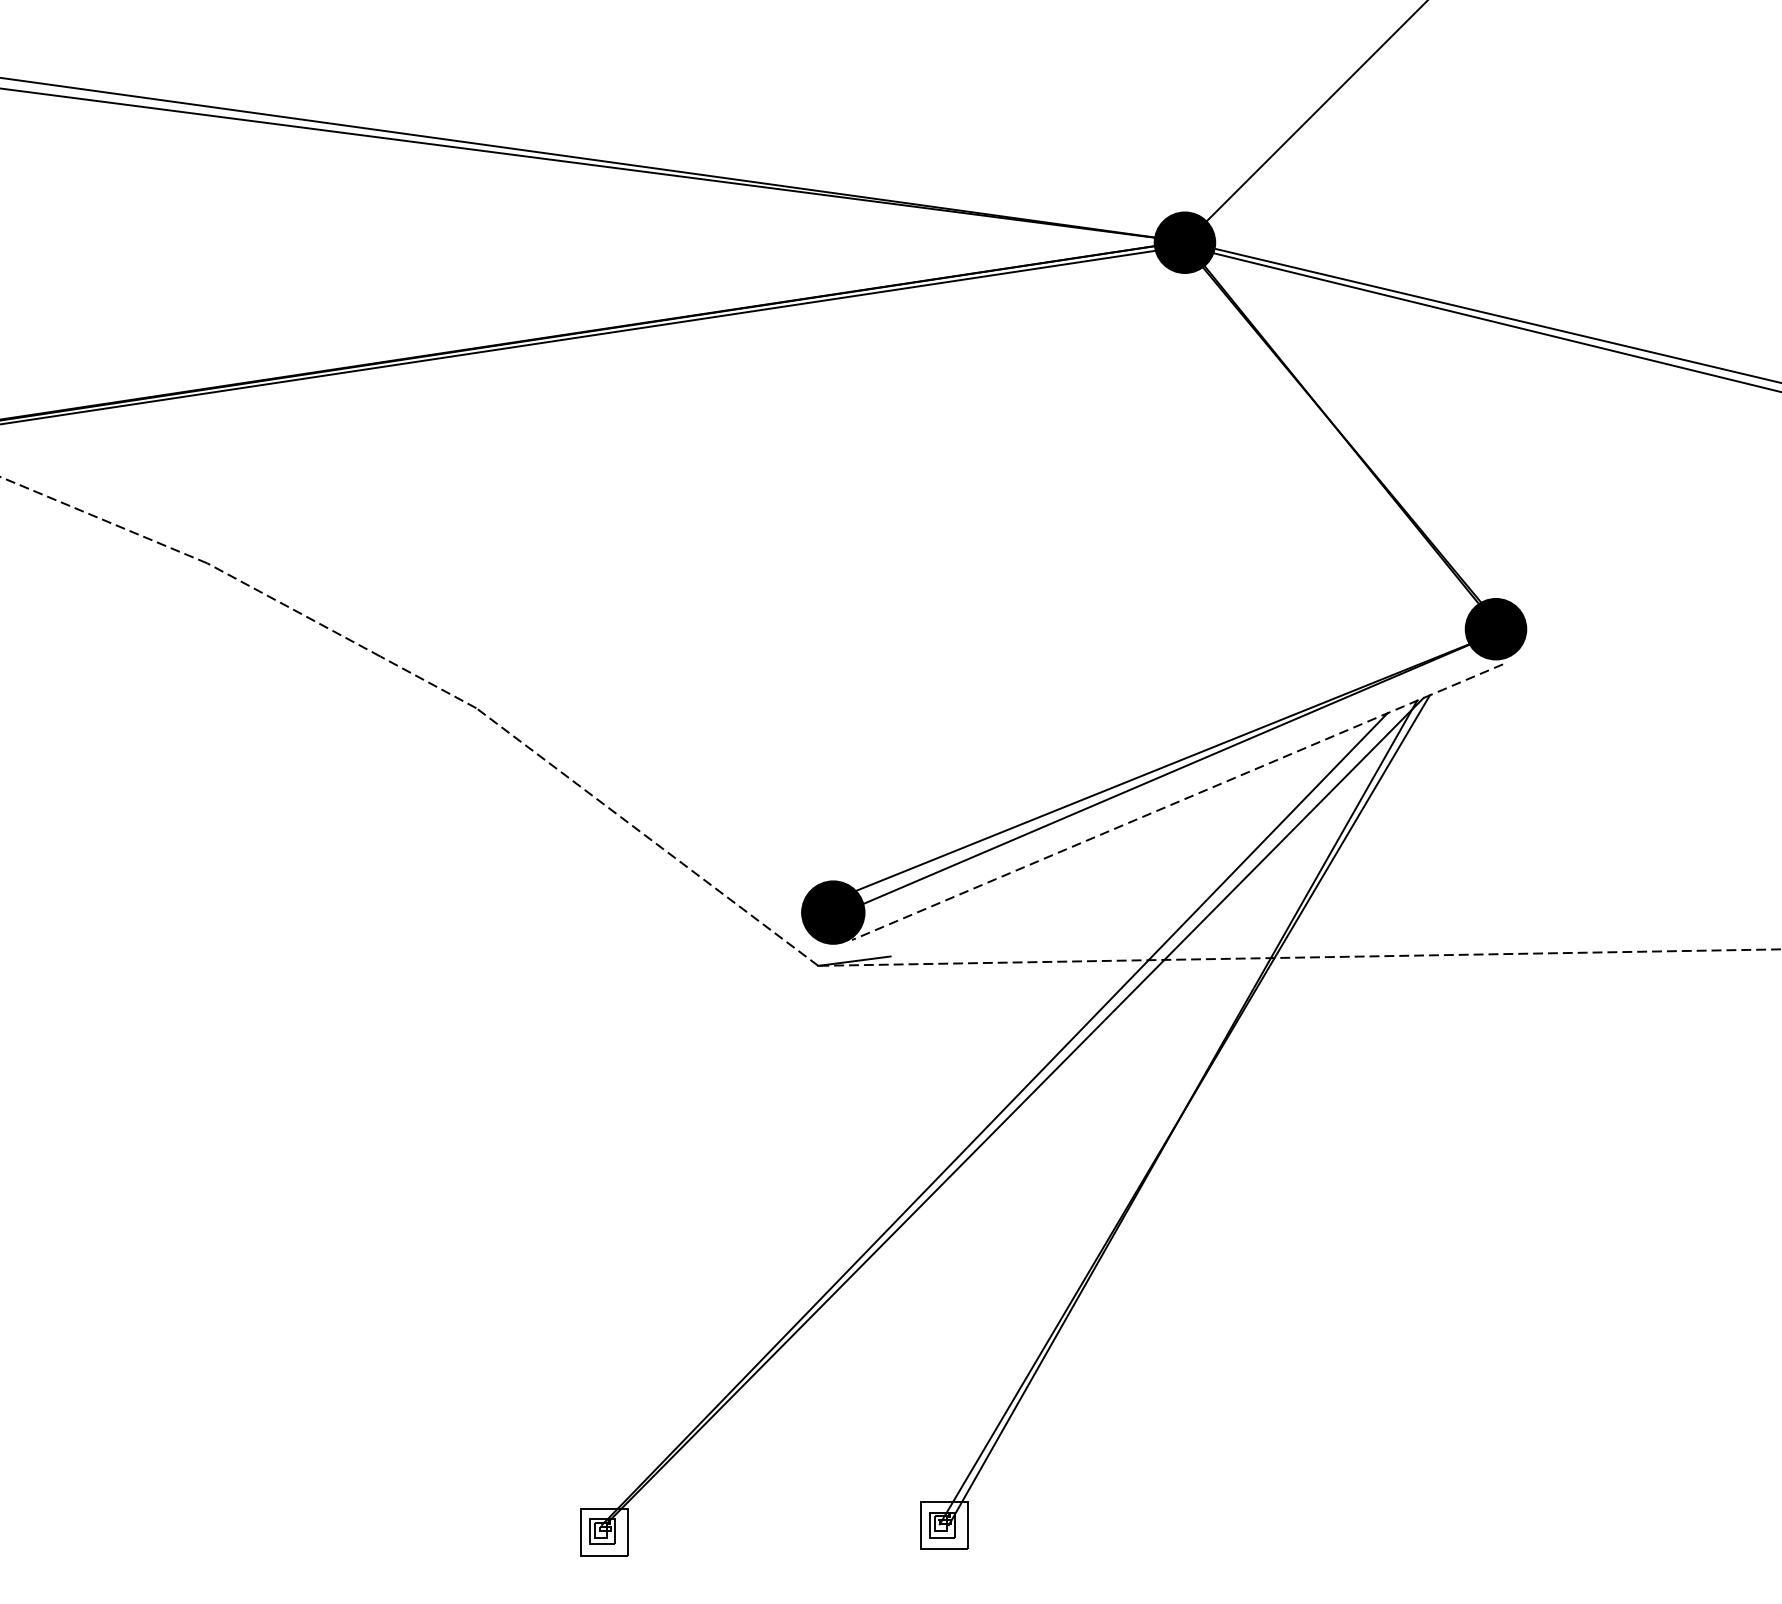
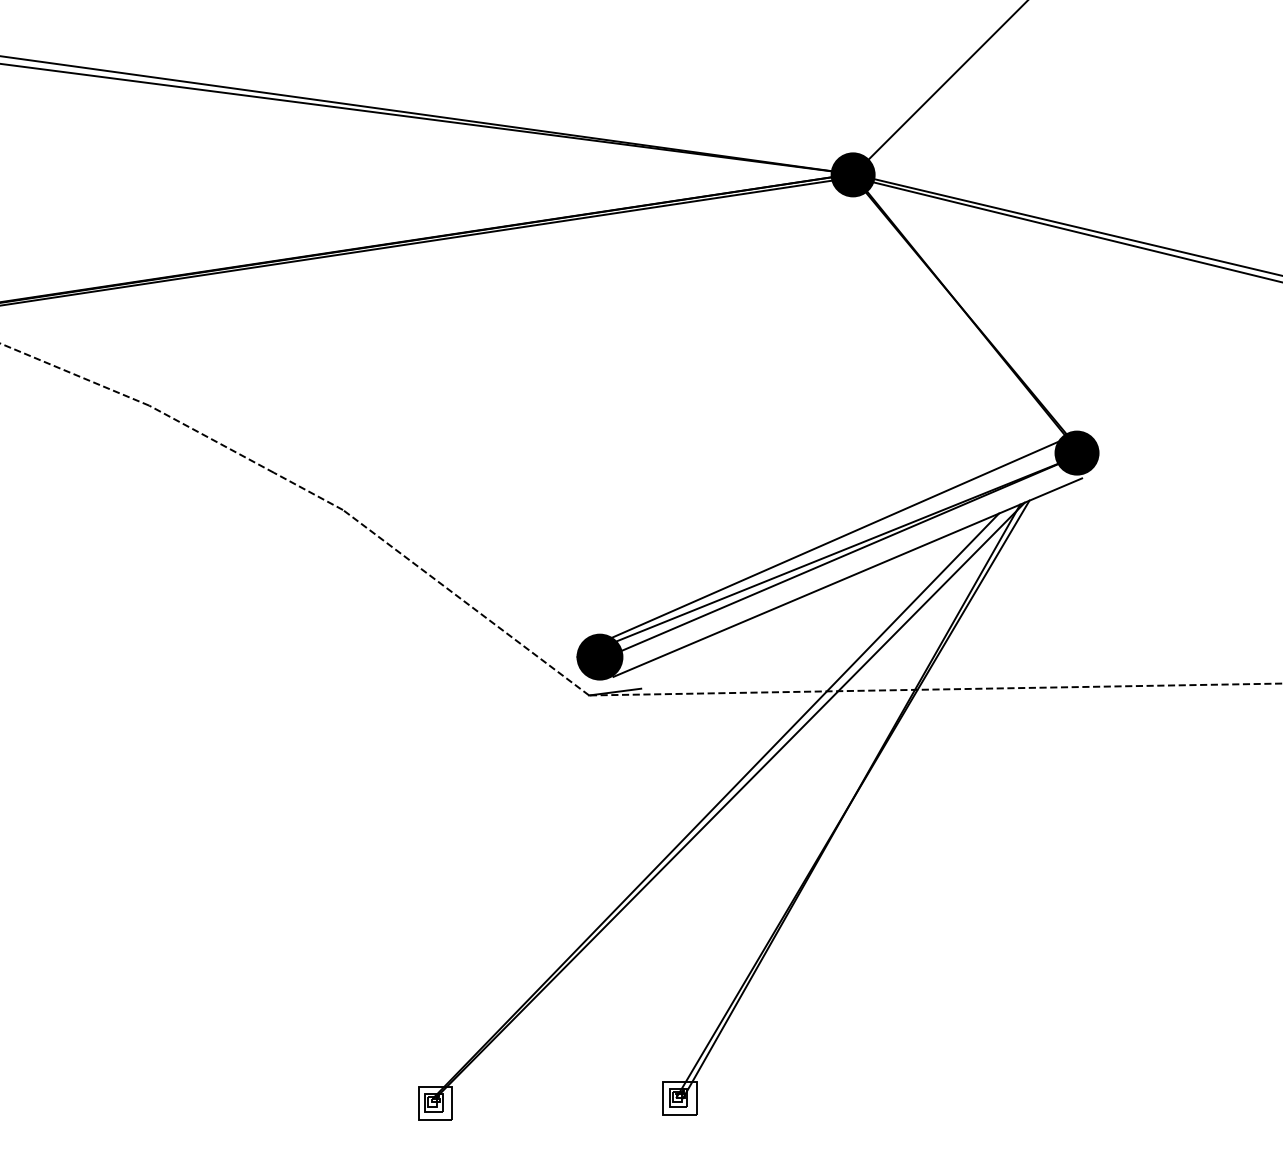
line: (1171, 743) -> (843, 535), added
line: (1177, 802) -> (847, 577), dashed -> solid

